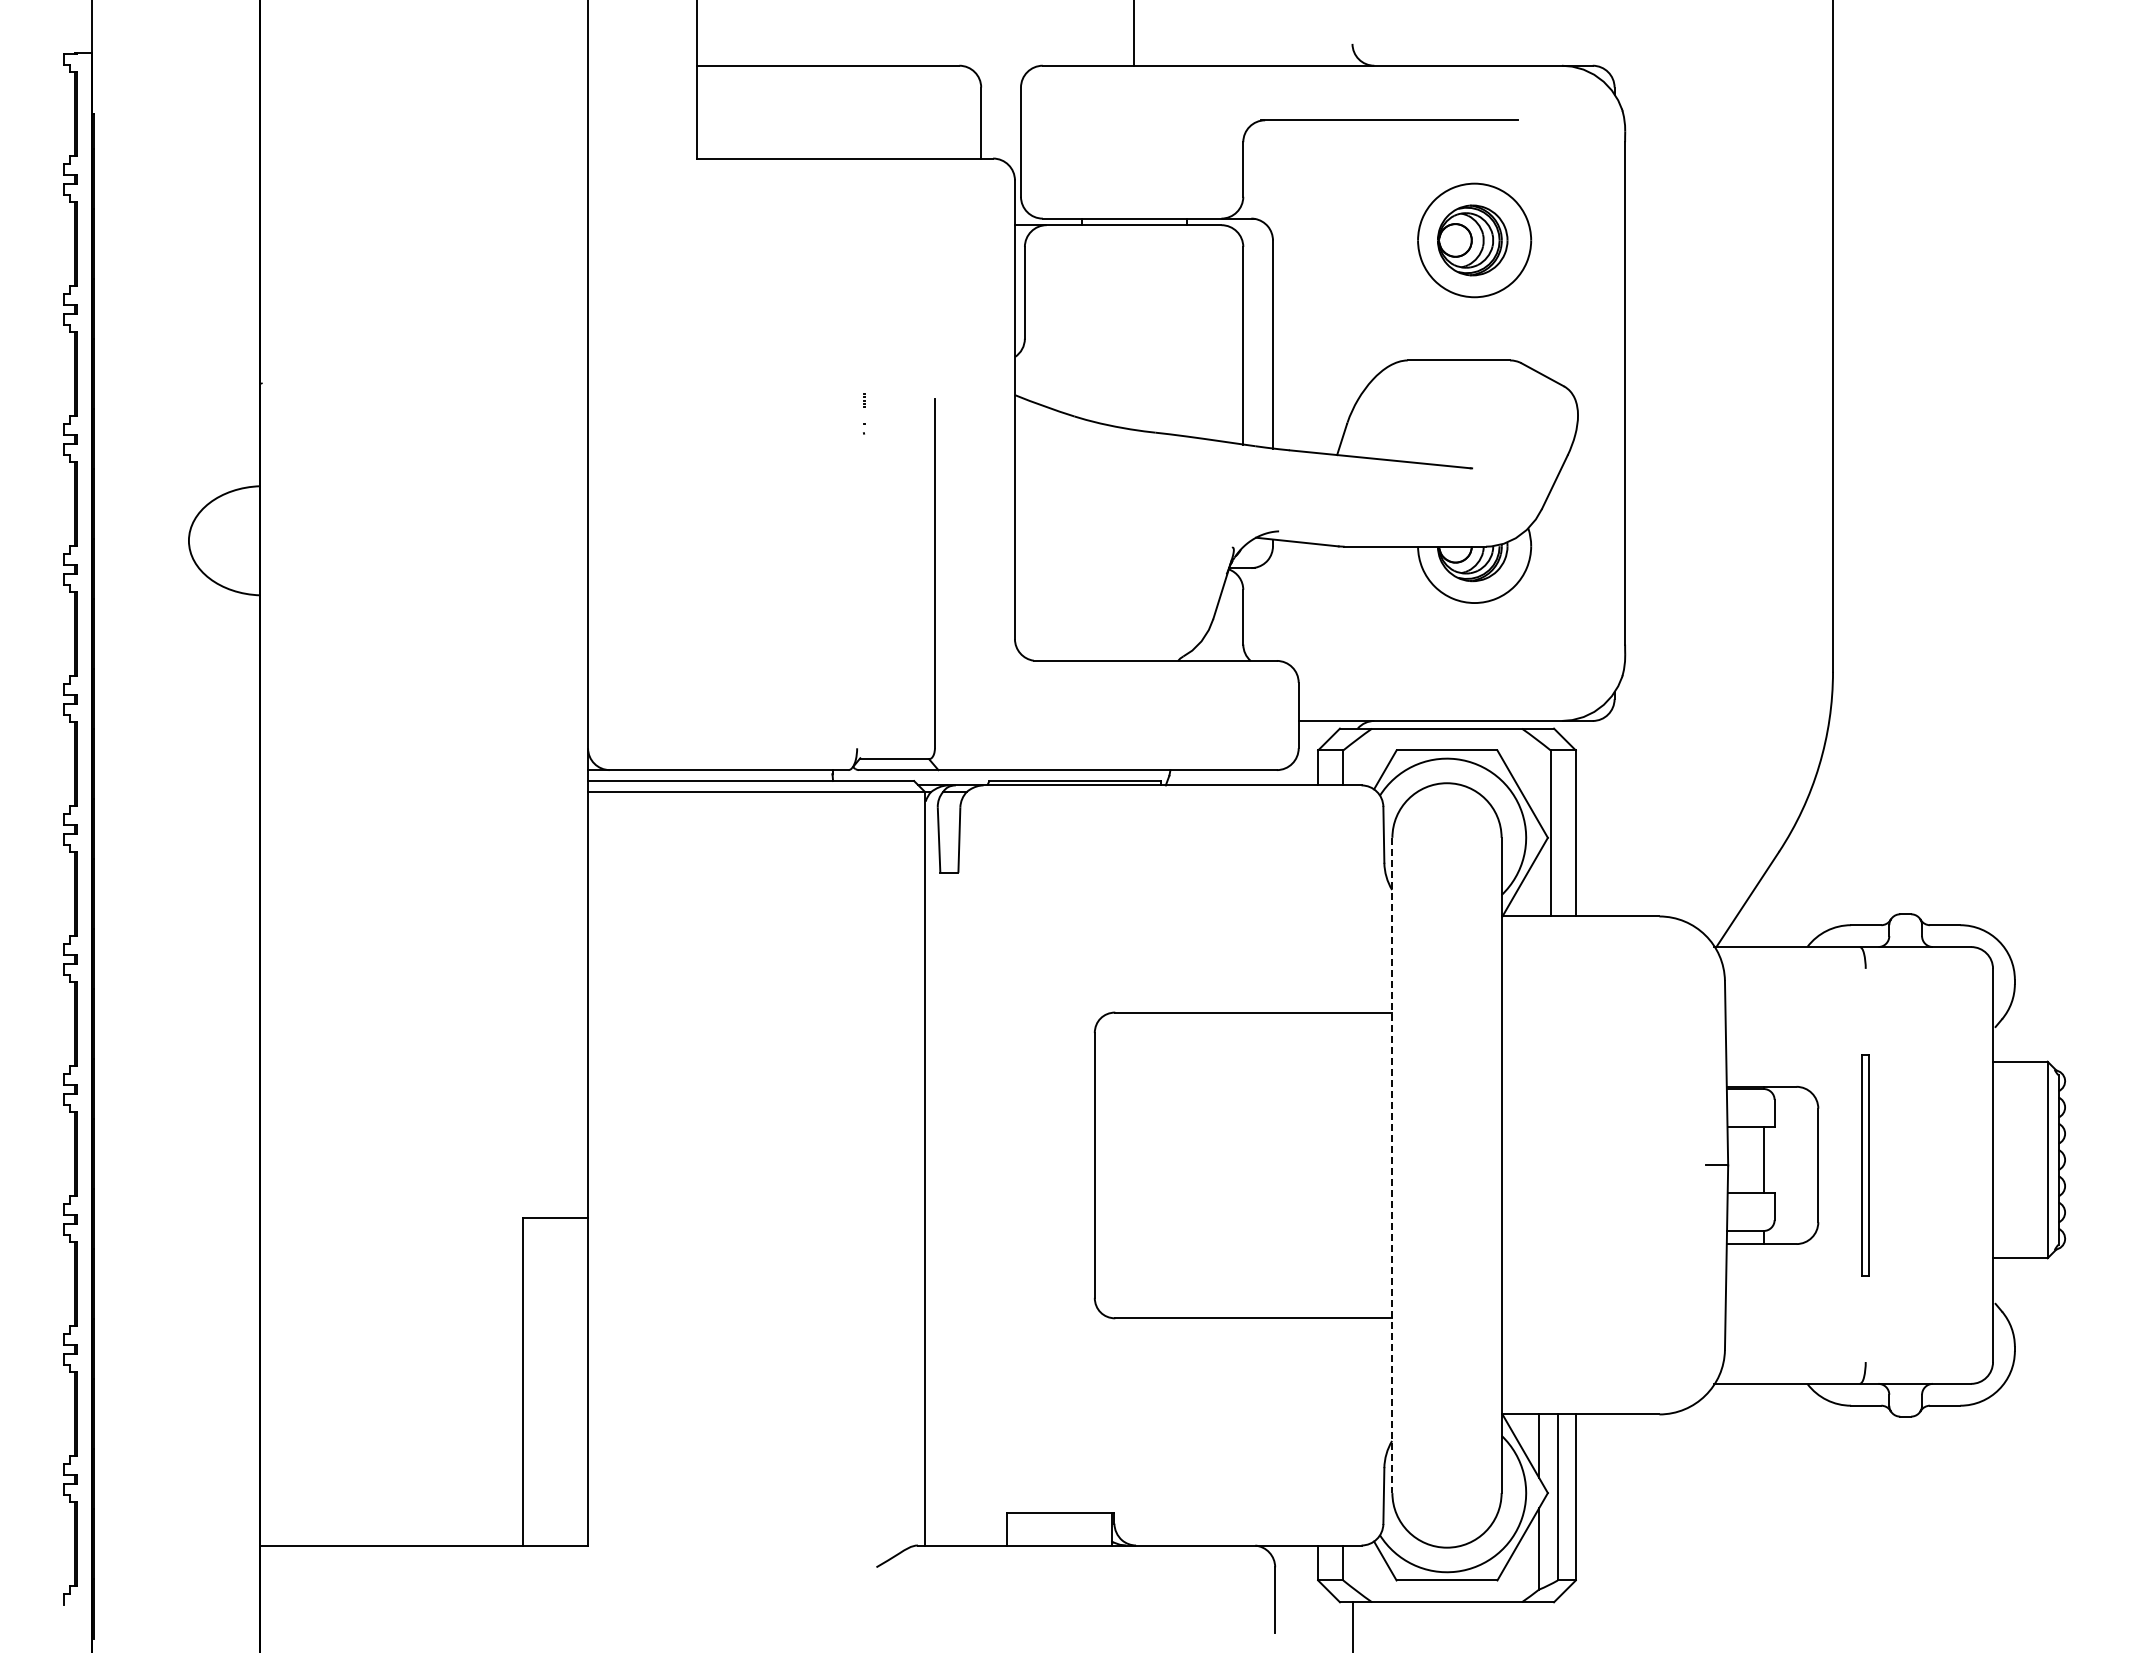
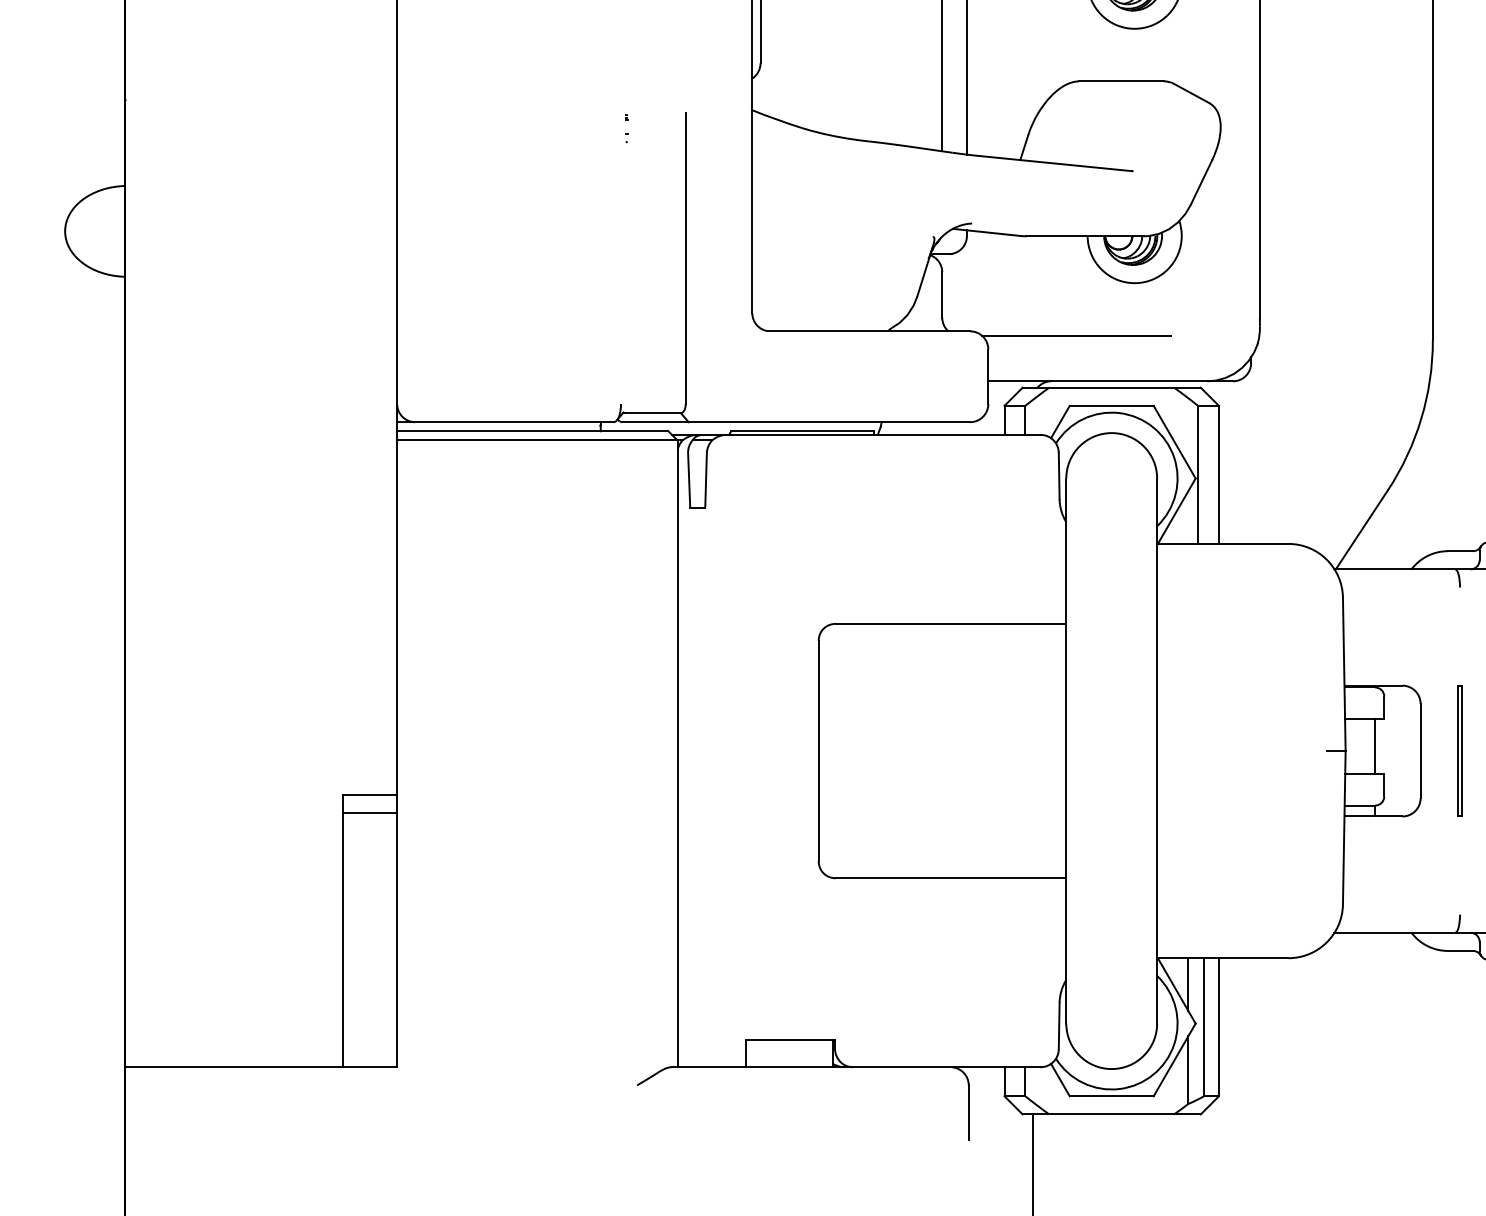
line: (1404, 666) -> (1076, 335), added
line: (1392, 1165) -> (1066, 751), dashed -> solid
part: (1866, 1165) -> (1460, 751), size x0.71
line: (555, 1239) -> (370, 812), added

